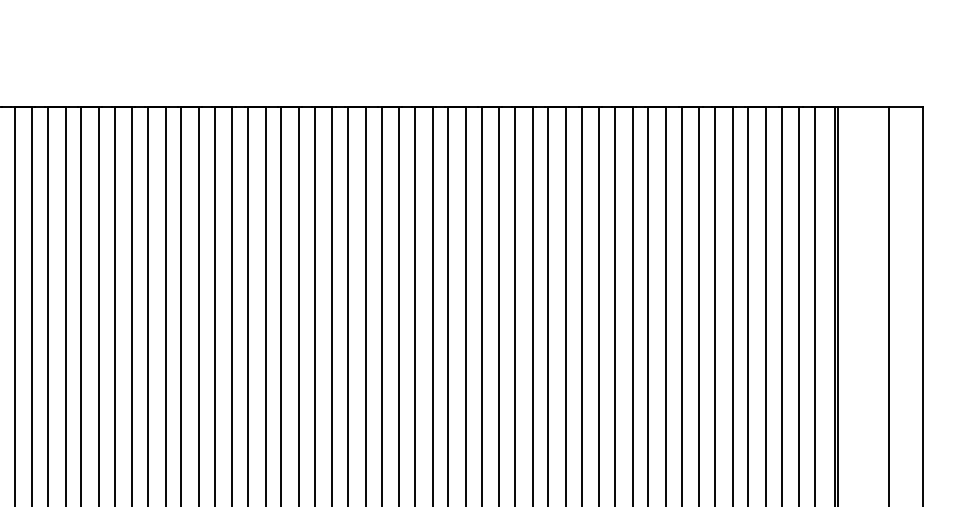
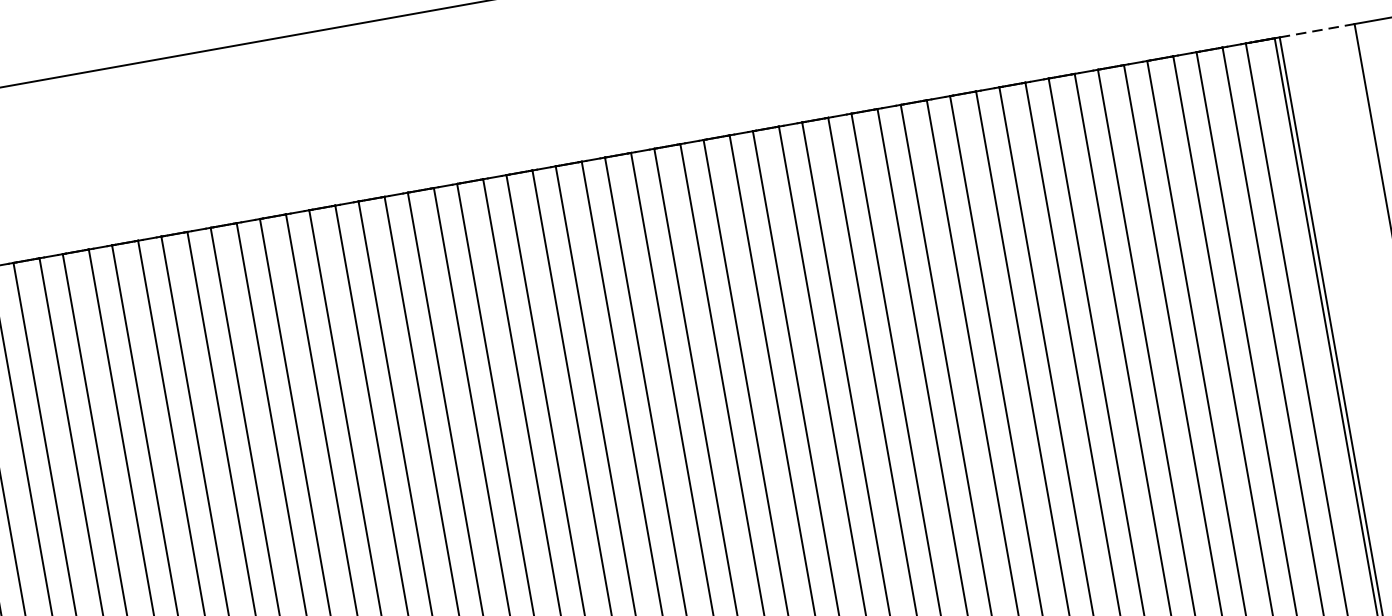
line: (863, 107) -> (1317, 31), solid -> dashed

